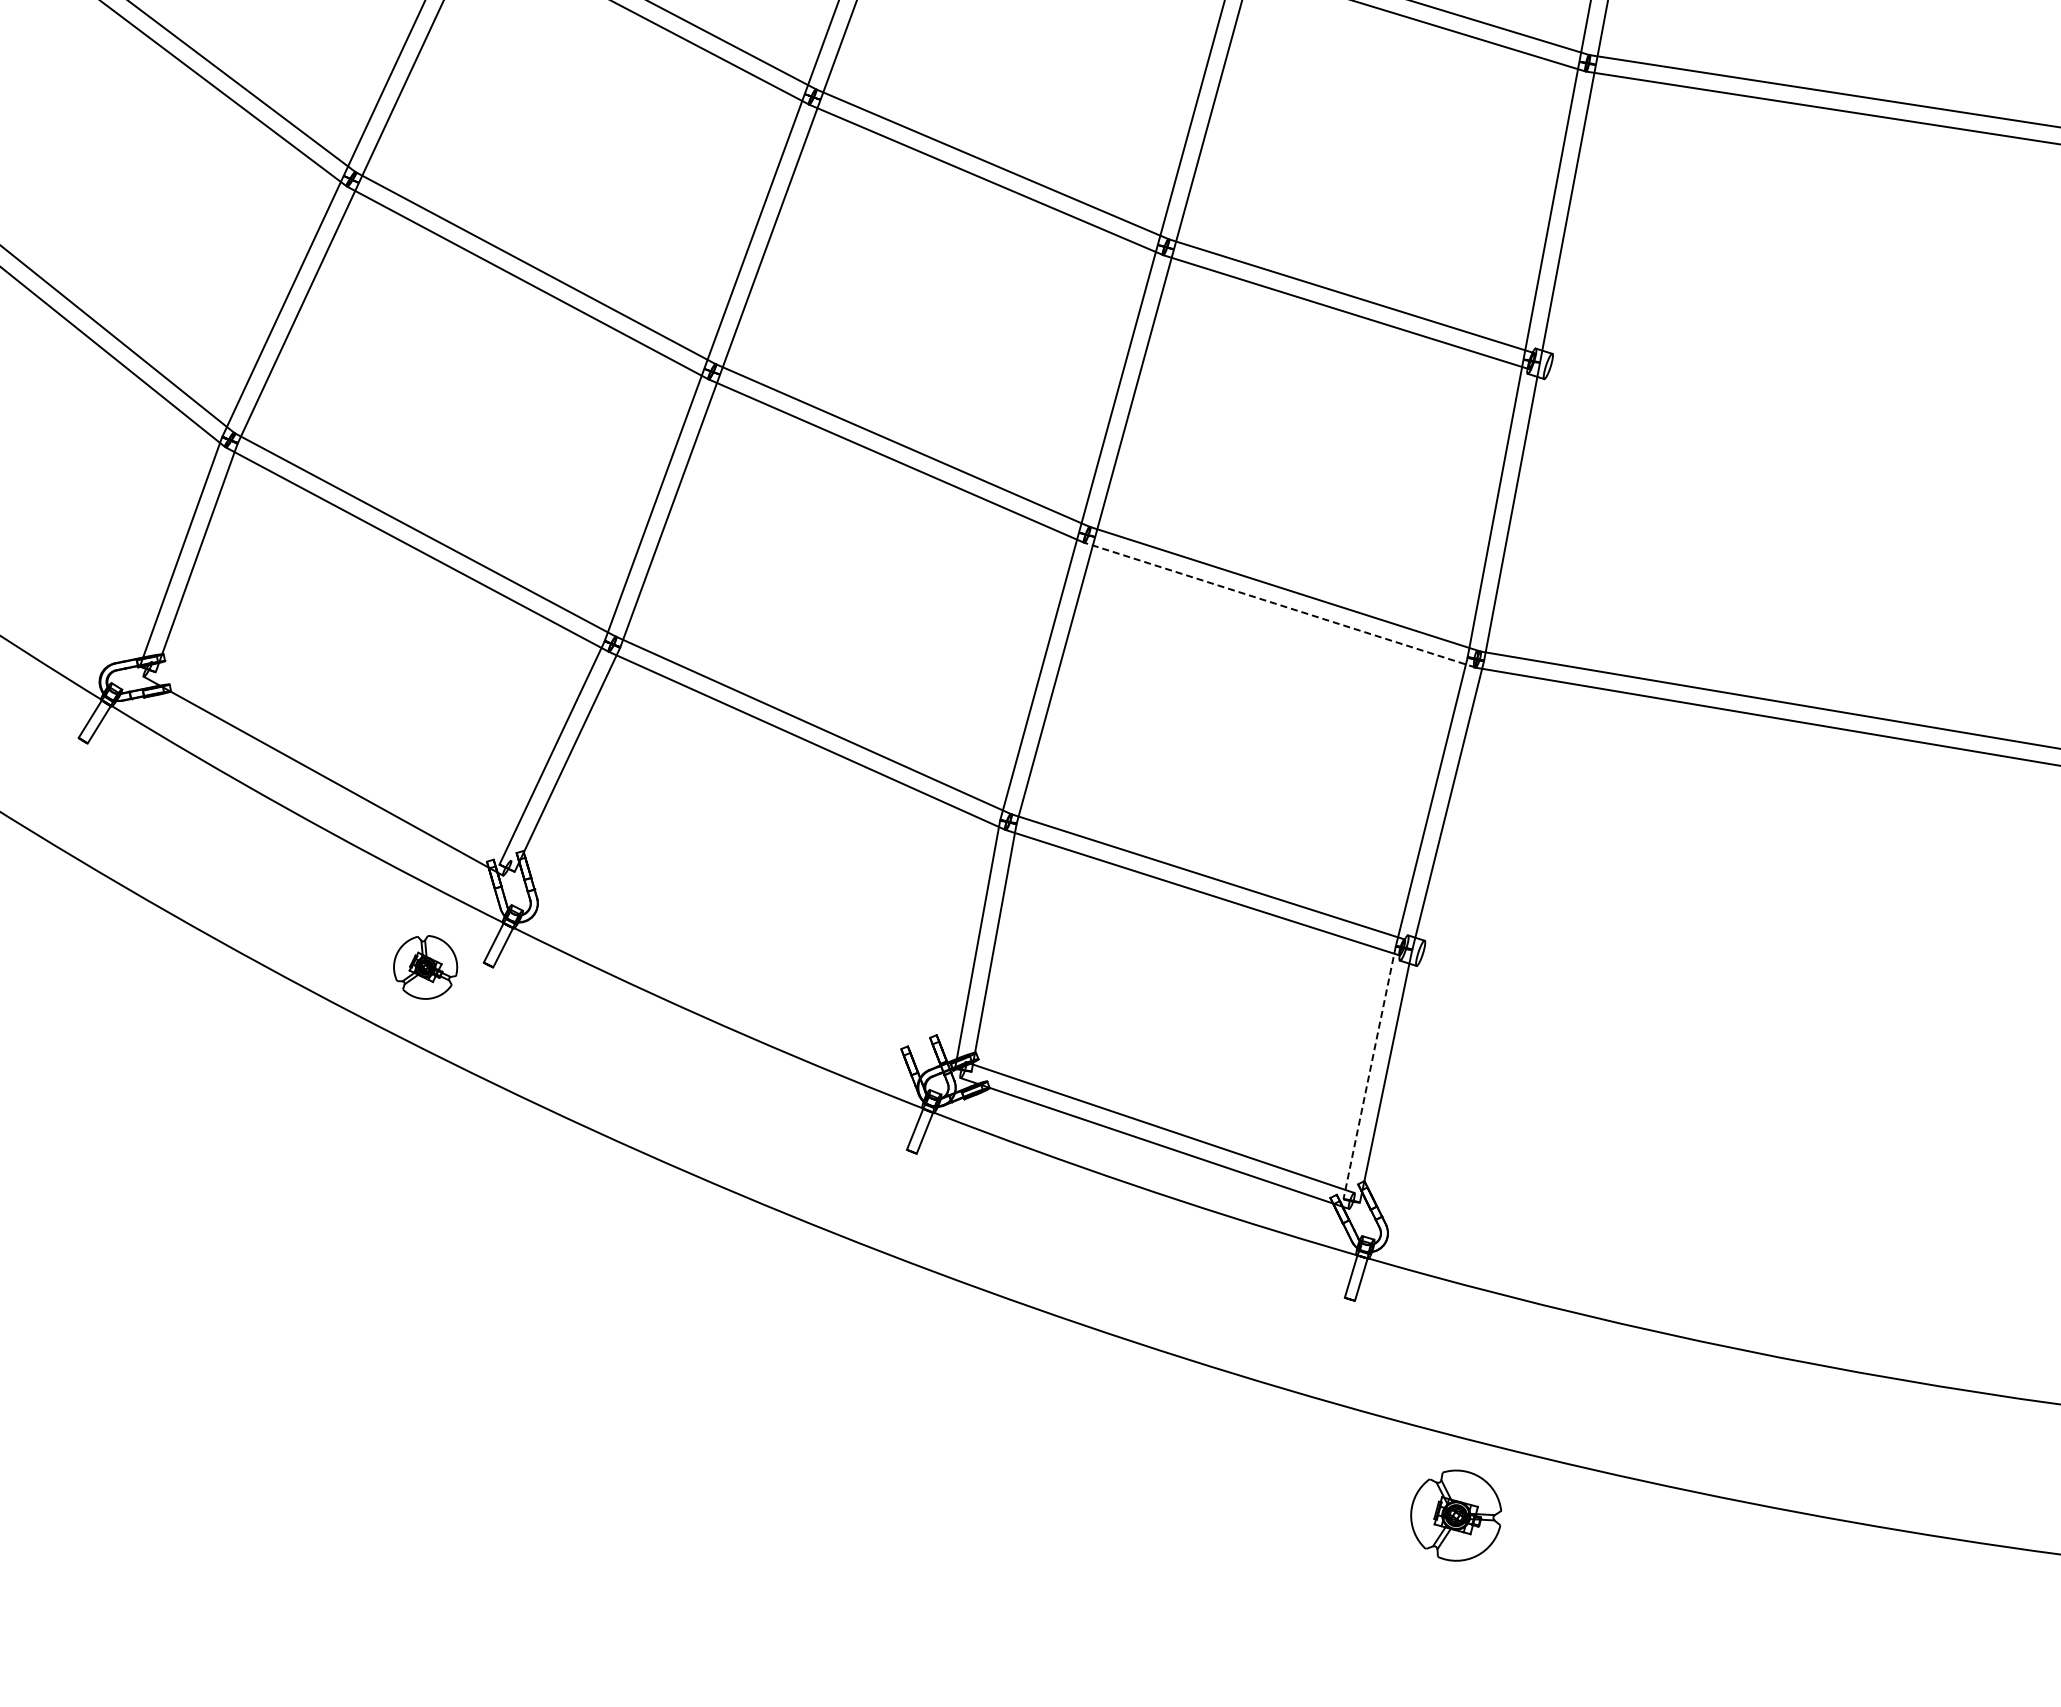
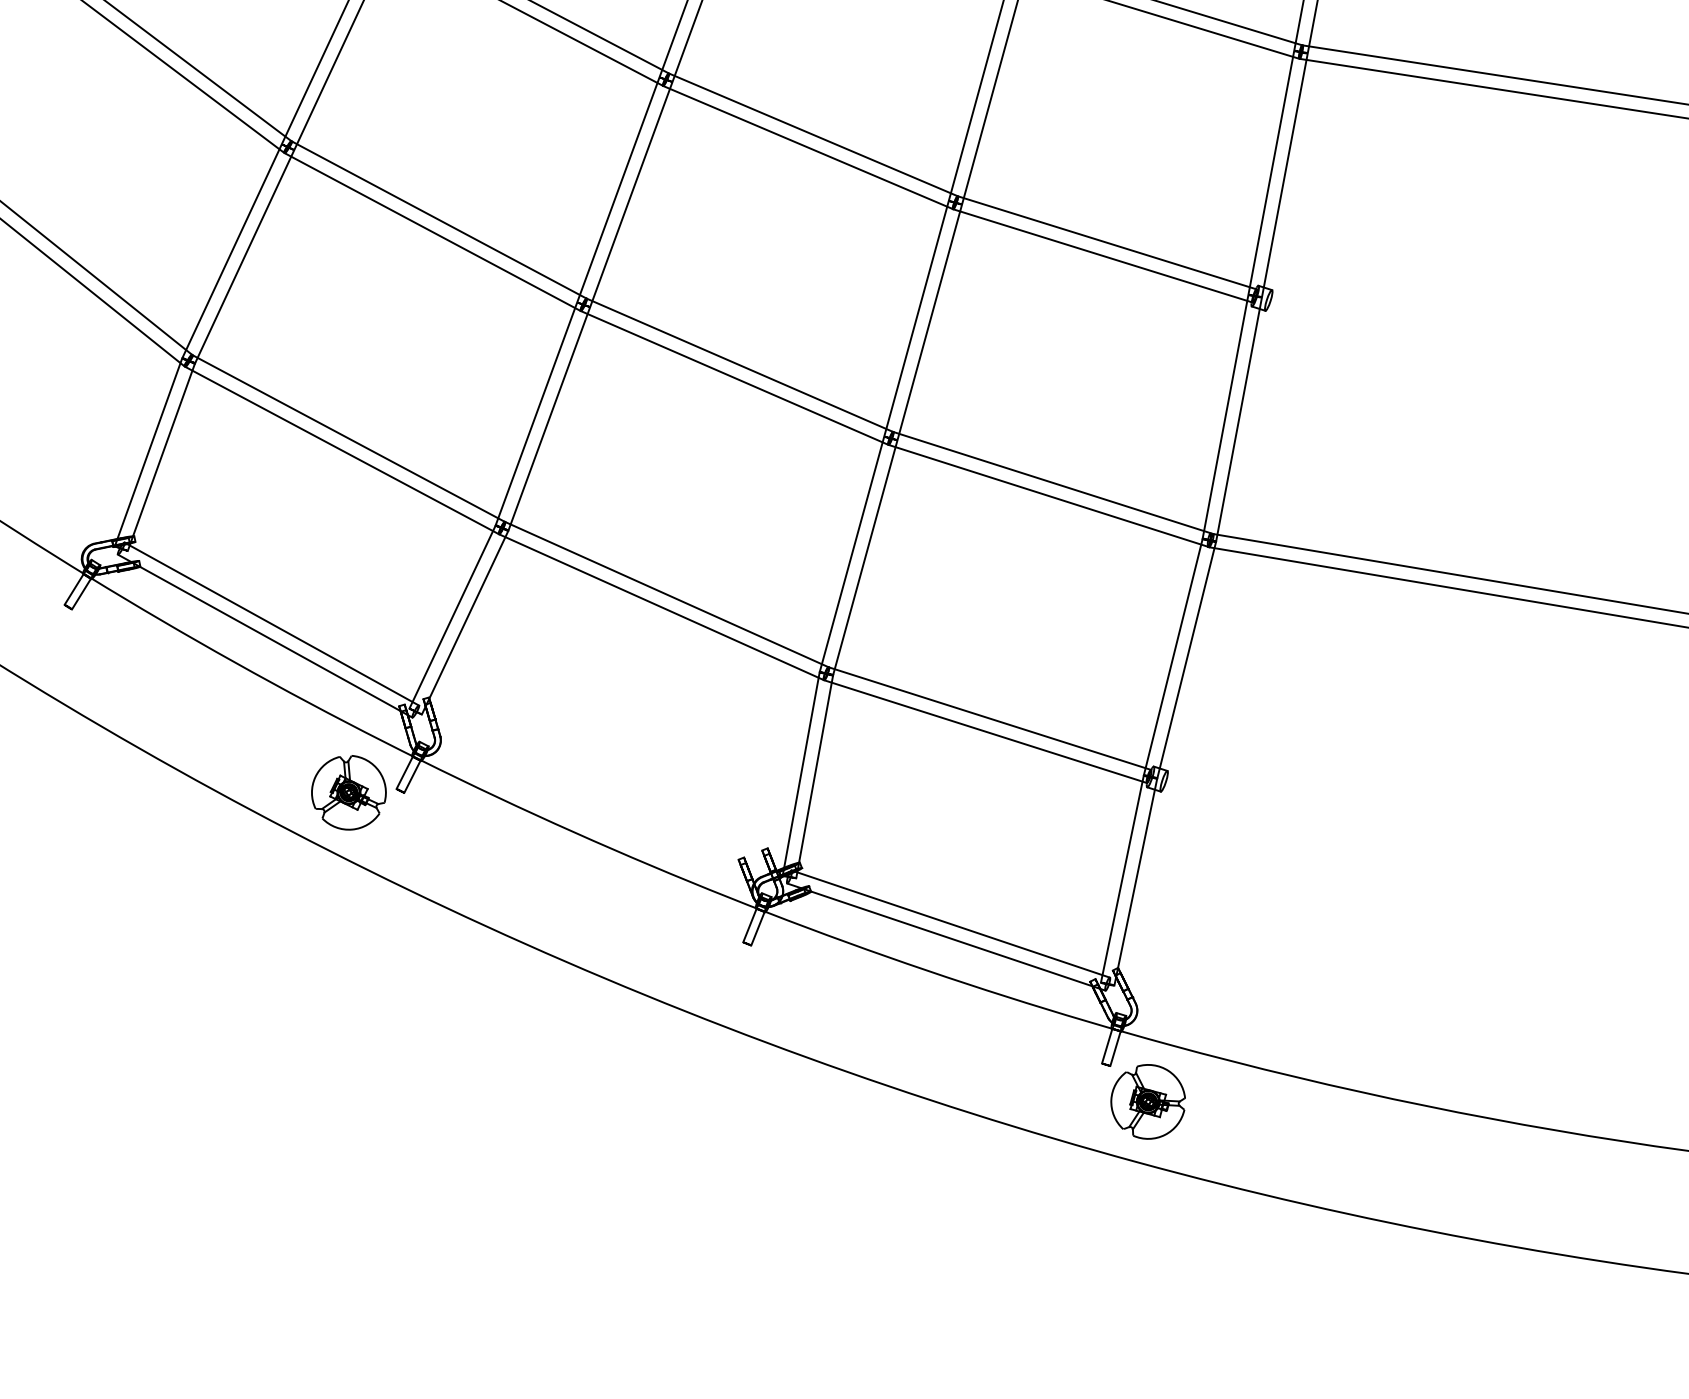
line: (1279, 605) -> (1048, 496), dashed -> solid
line: (331, 761) -> (271, 624), added
part: (425, 967) -> (348, 792), size x1.43
line: (1369, 1073) -> (1122, 879), dashed -> solid
part: (1455, 1515) -> (1147, 1101), moved

